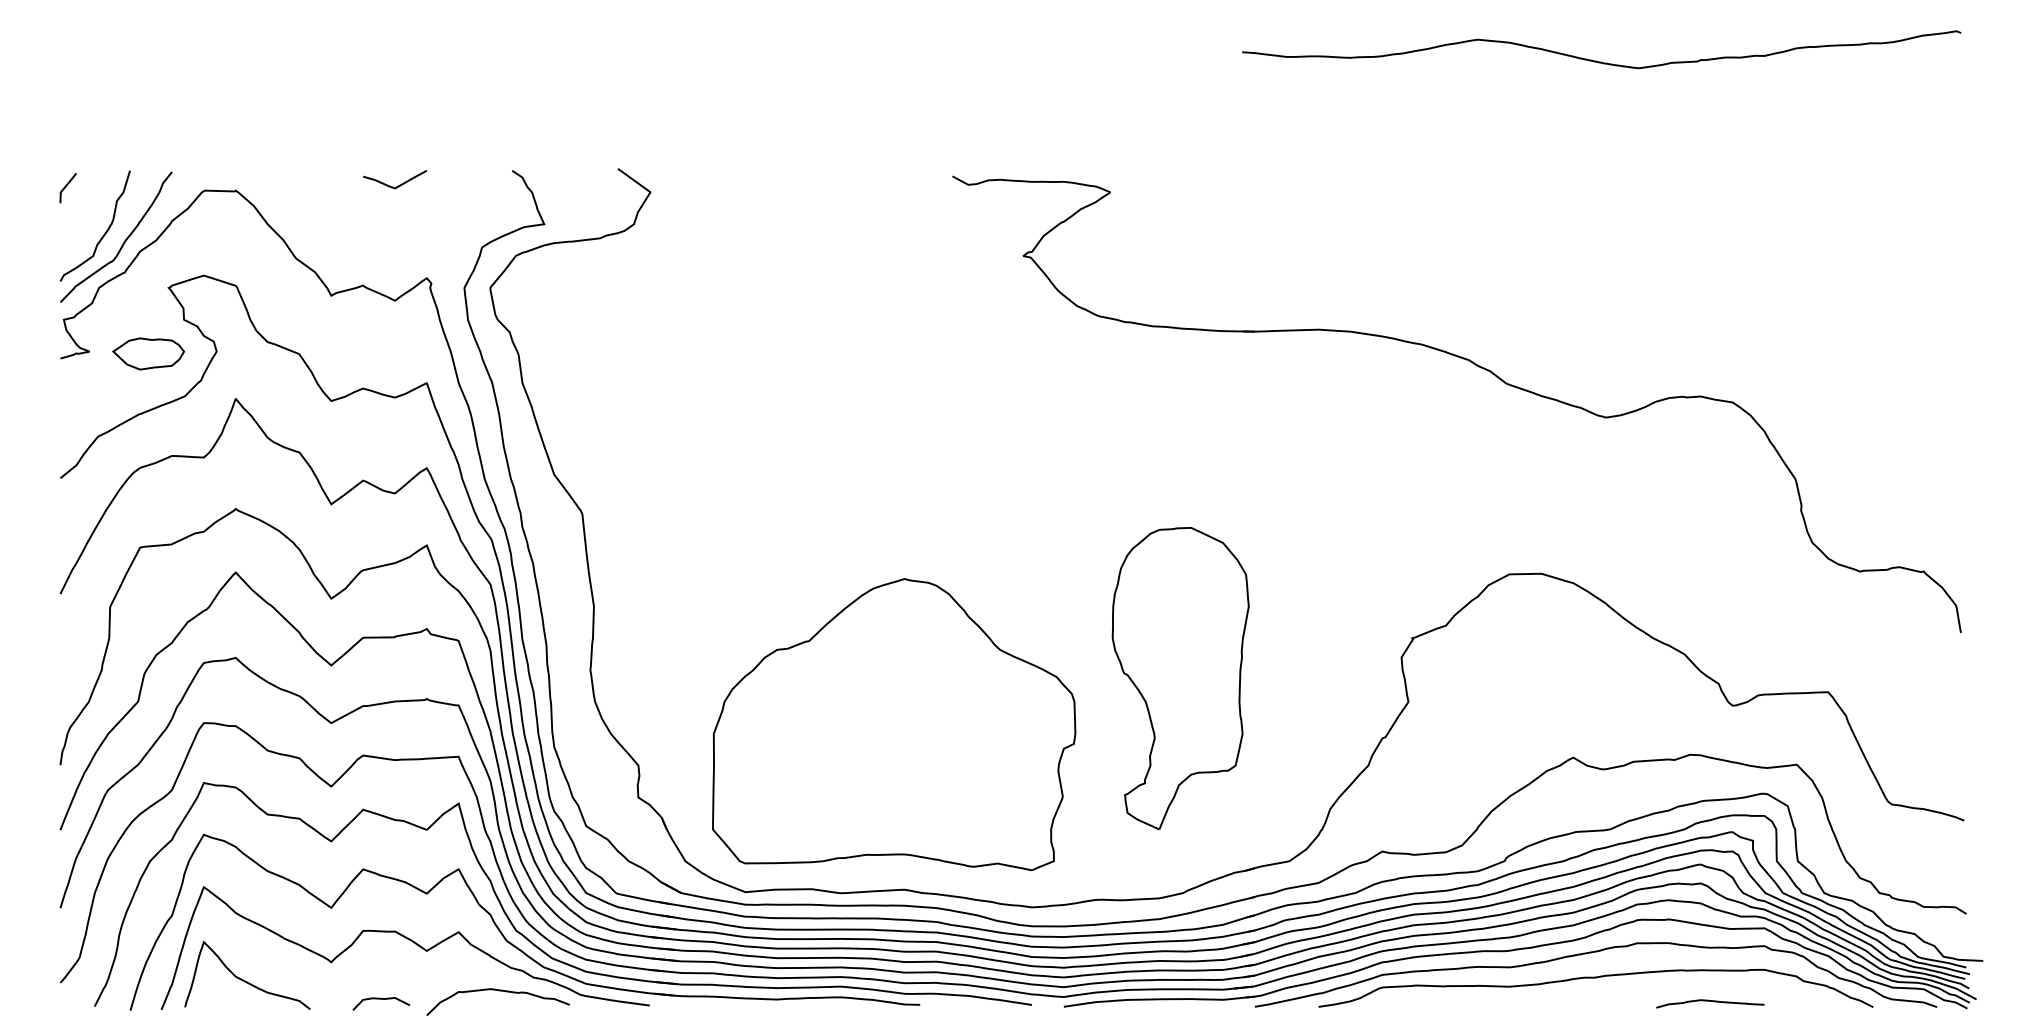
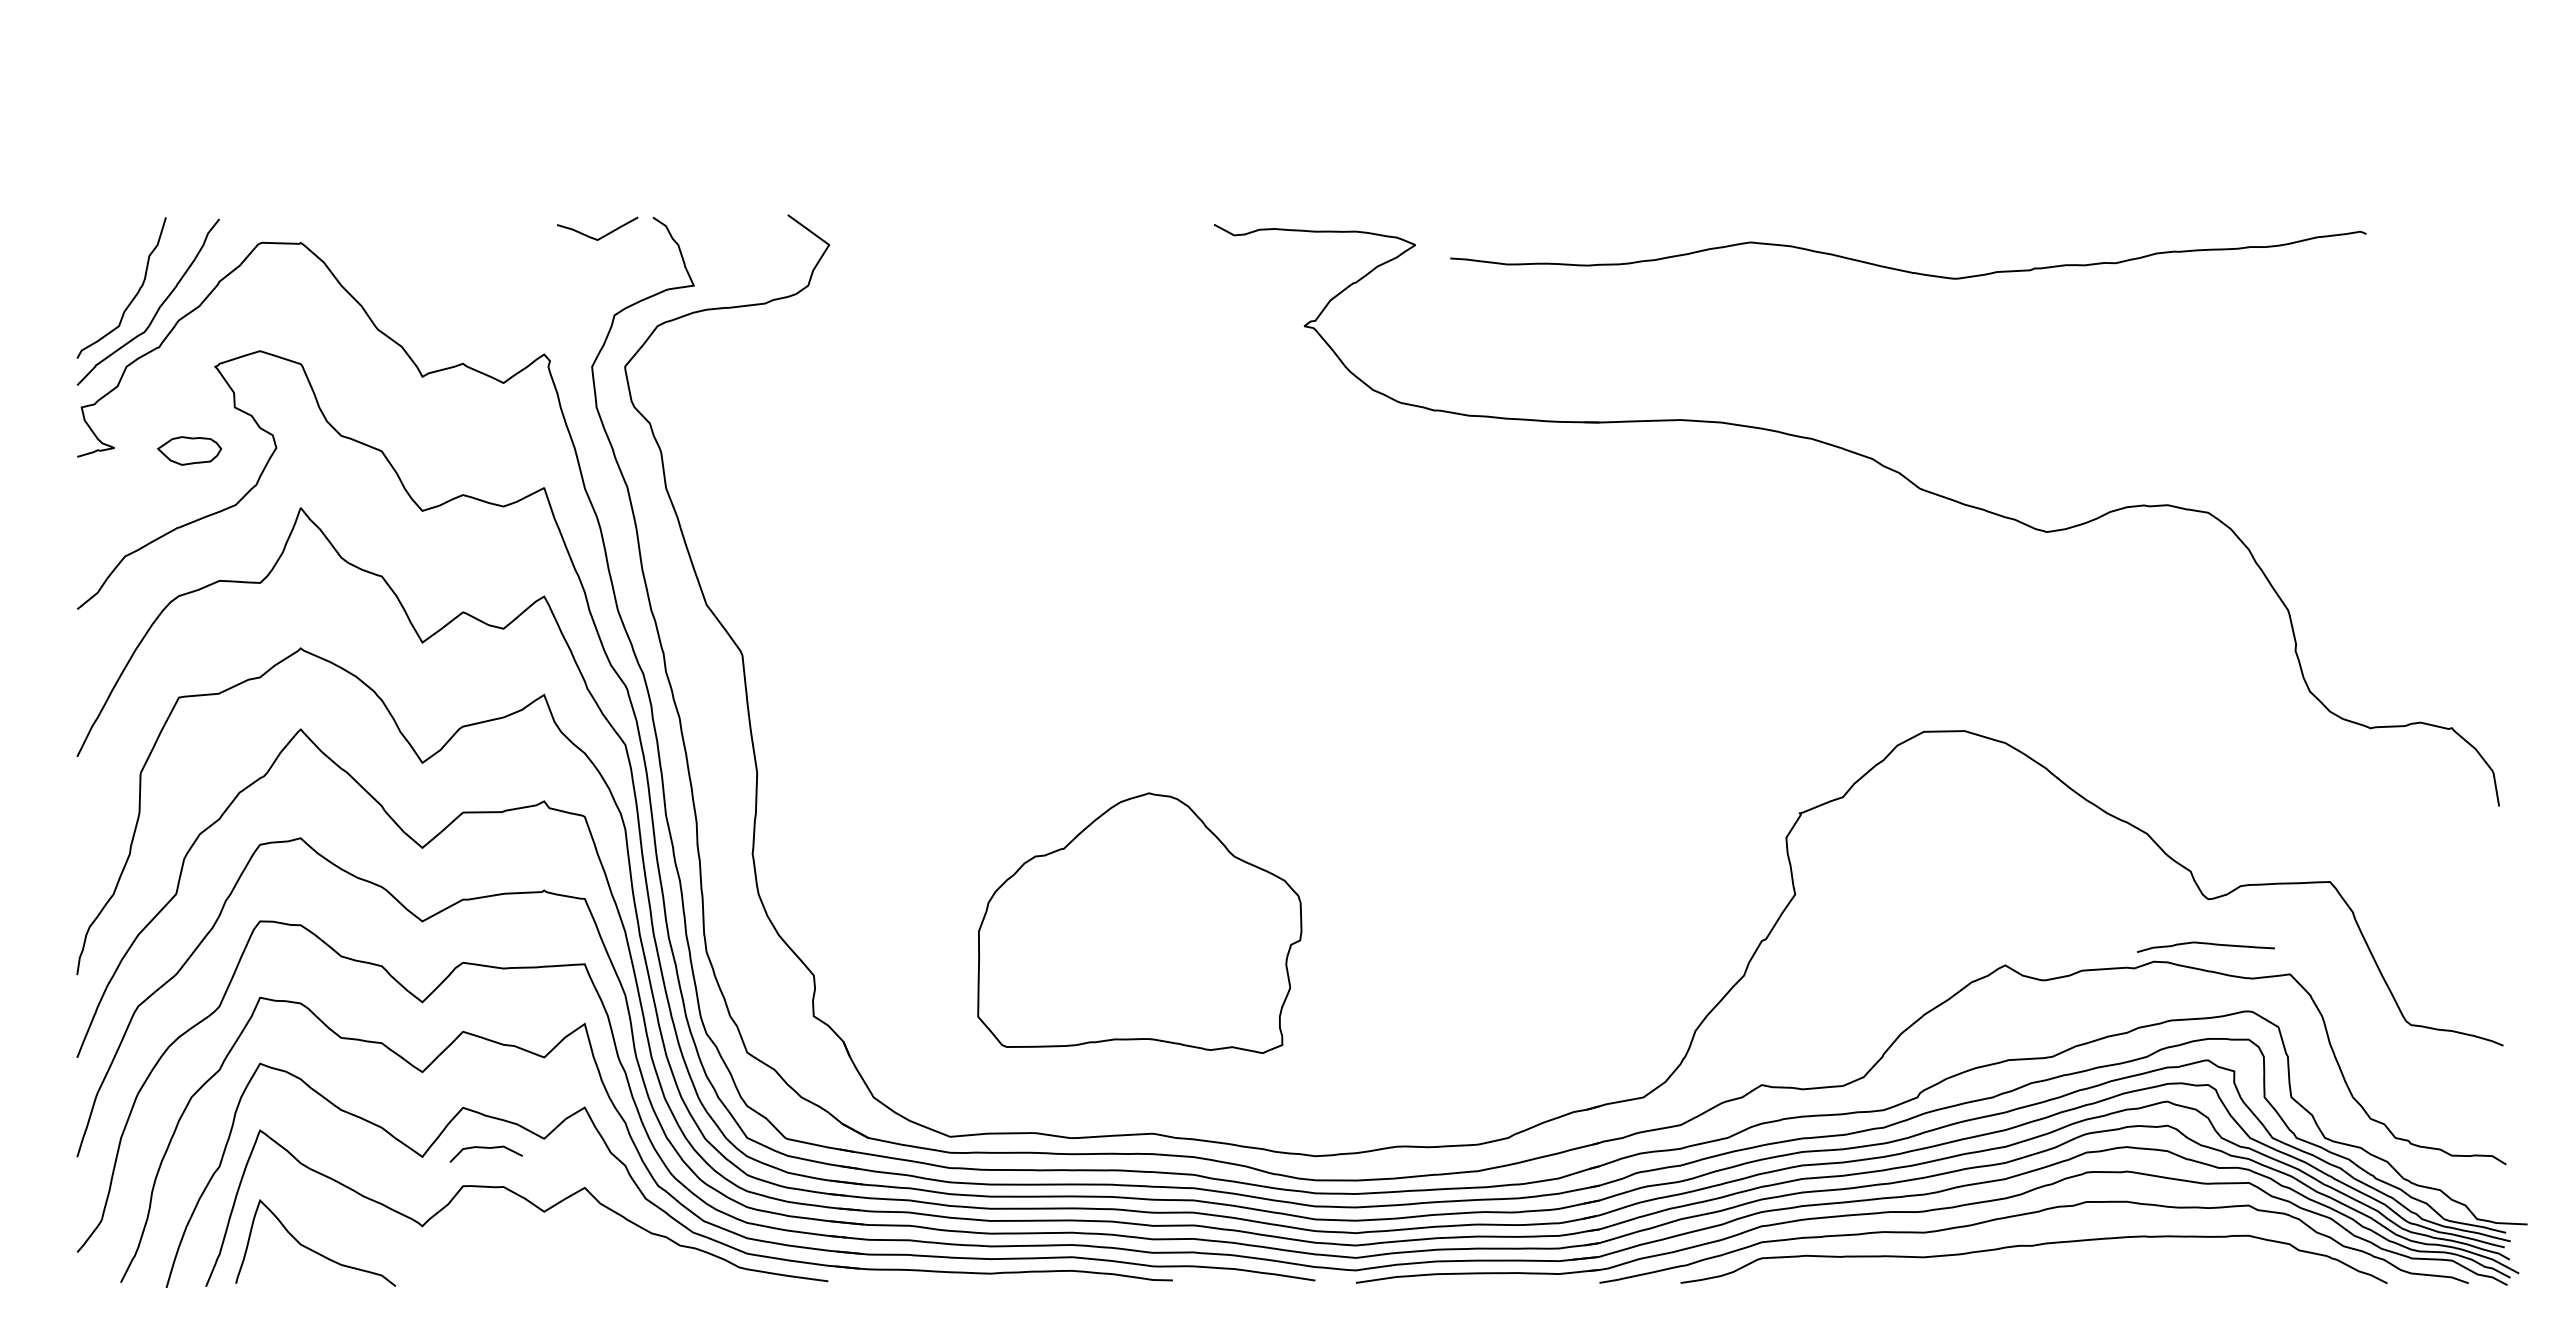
curve: (1600, 61) -> (1907, 270), moved
curve: (398, 185) -> (601, 236), moved
line: (66, 186) -> (85, 237), removed
part: (148, 353) -> (189, 450), size x0.7
part: (1180, 678) -> (1504, 864), removed
part: (893, 723) -> (1139, 922), size x0.7
curve: (500, 991) -> (638, 1263), removed
curve: (380, 999) -> (485, 1148), moved
curve: (1710, 1001) -> (2205, 944), moved

